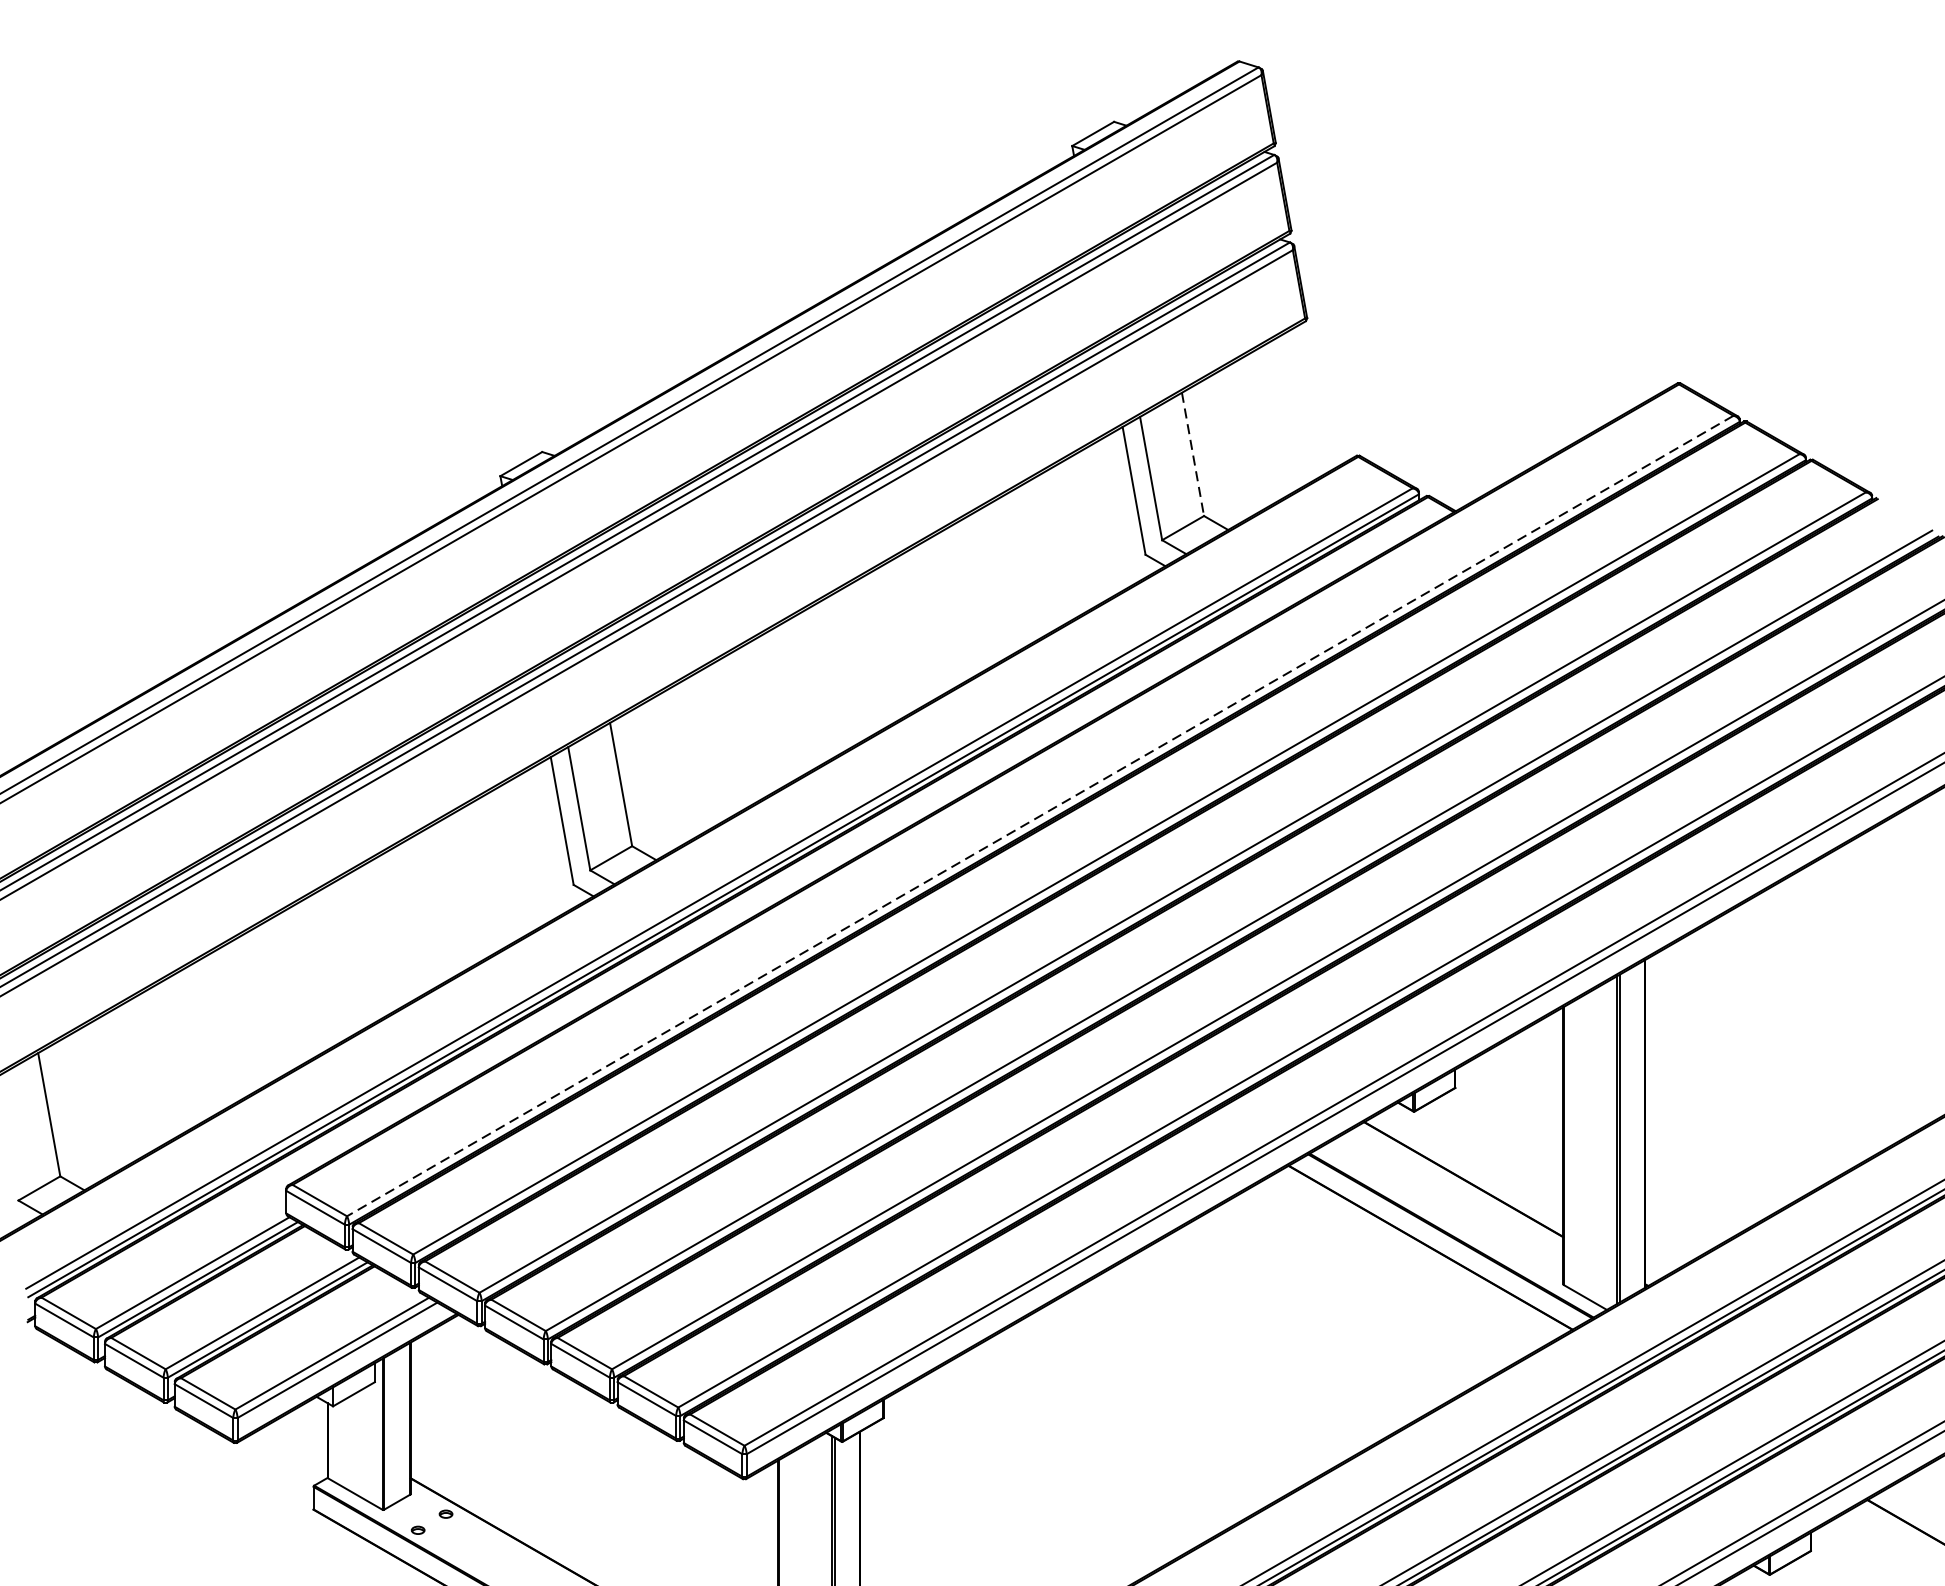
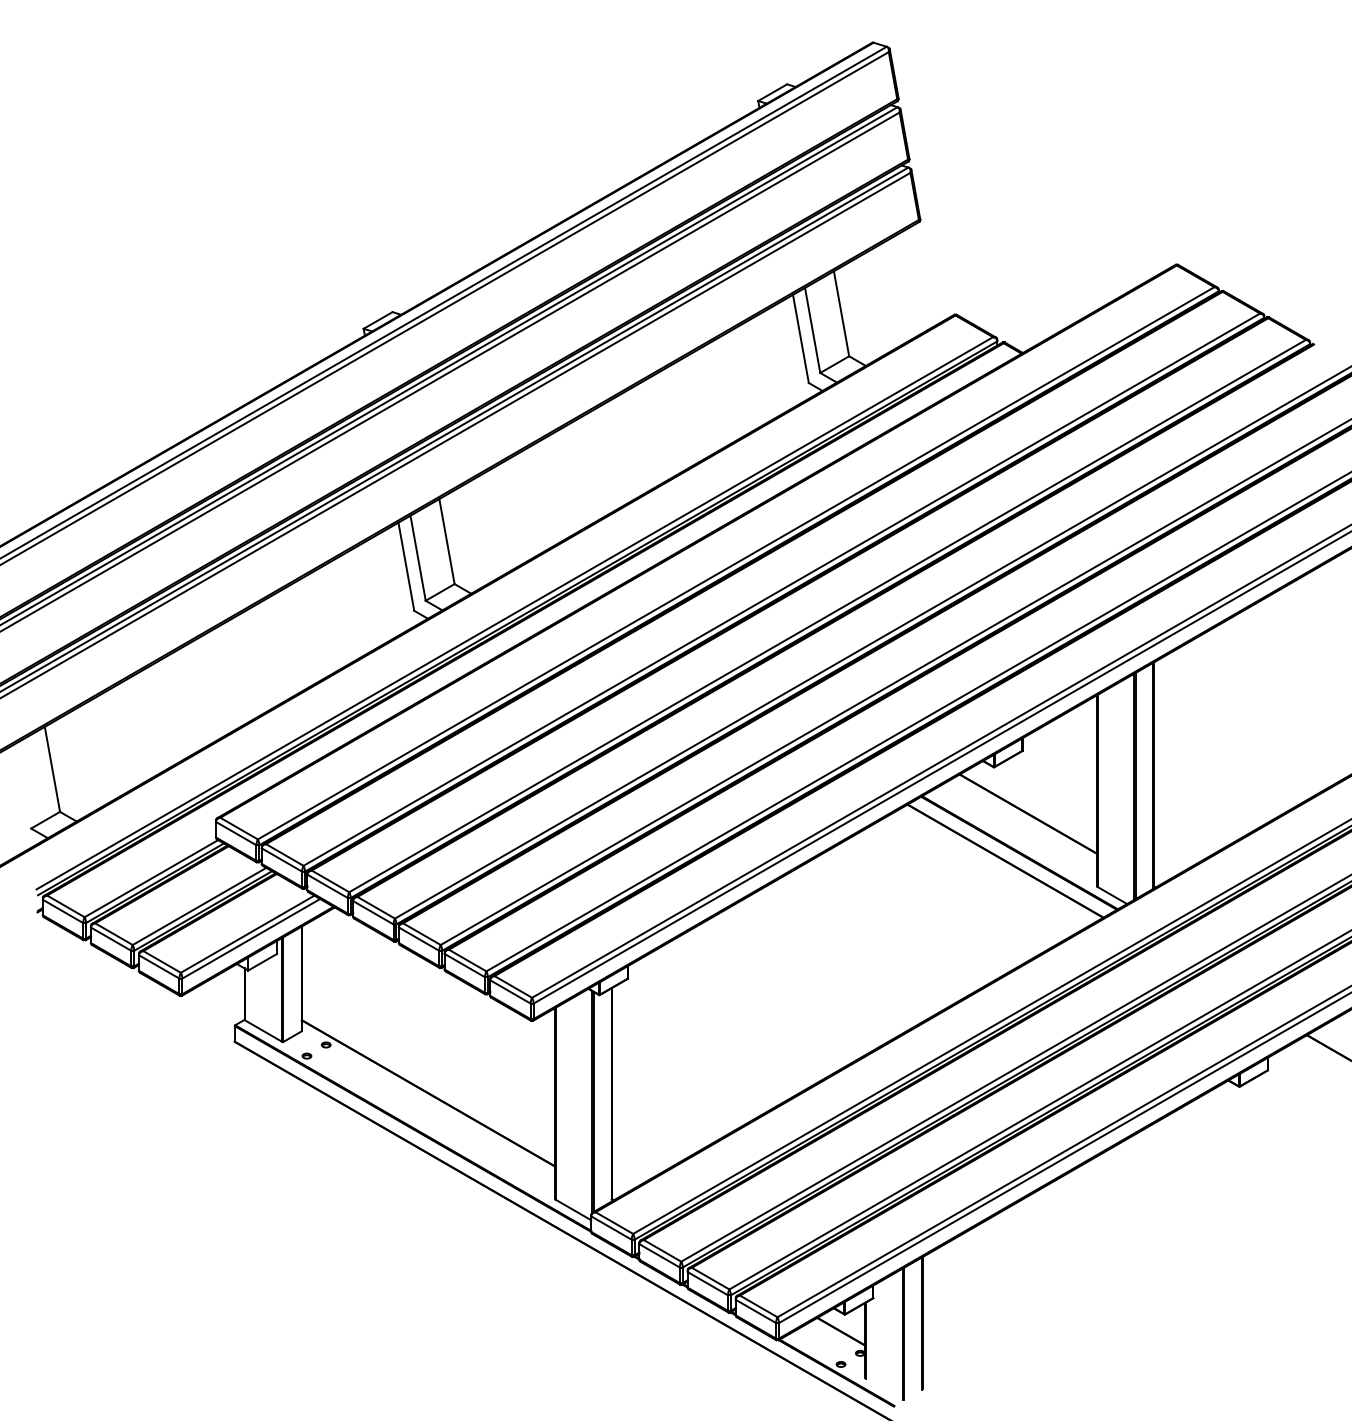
line: (1192, 455) -> (841, 314), dashed -> solid
line: (1039, 816) -> (735, 563), dashed -> solid

